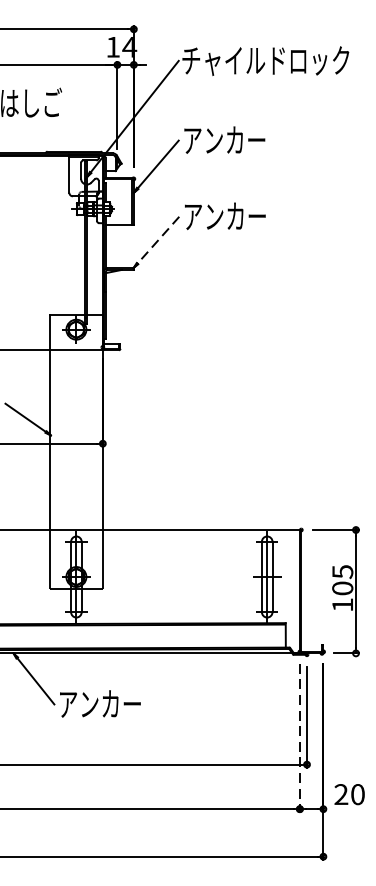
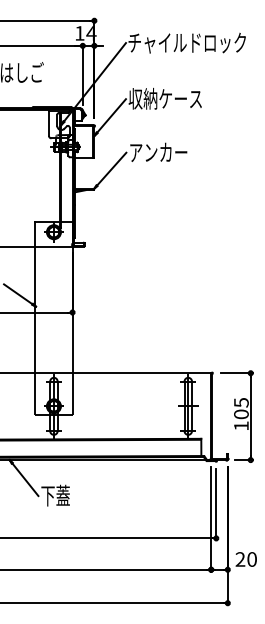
text: (233, 139) -> (164, 98), アンカー -> 収納ケース
line: (156, 241) -> (110, 170), dashed -> solid
text: (99, 703) -> (70, 495), アンカー -> 下蓋
line: (300, 739) -> (211, 520), dashed -> solid

